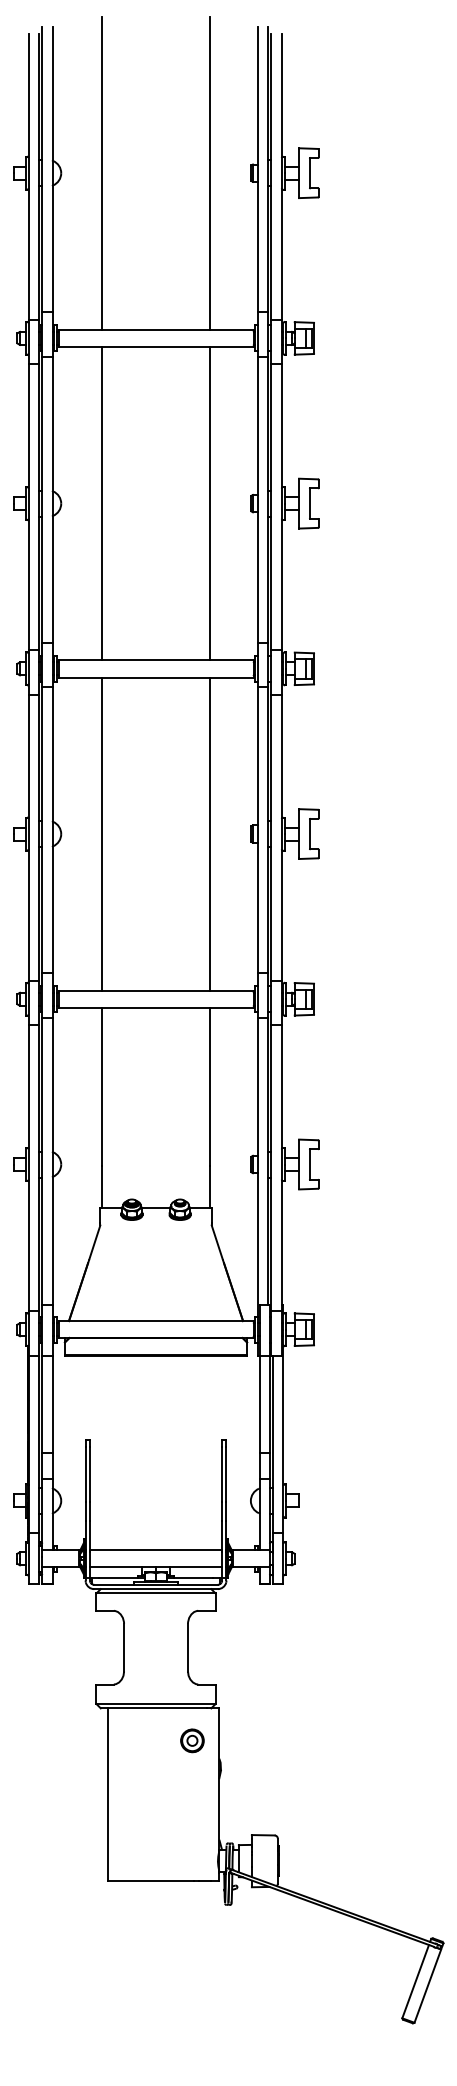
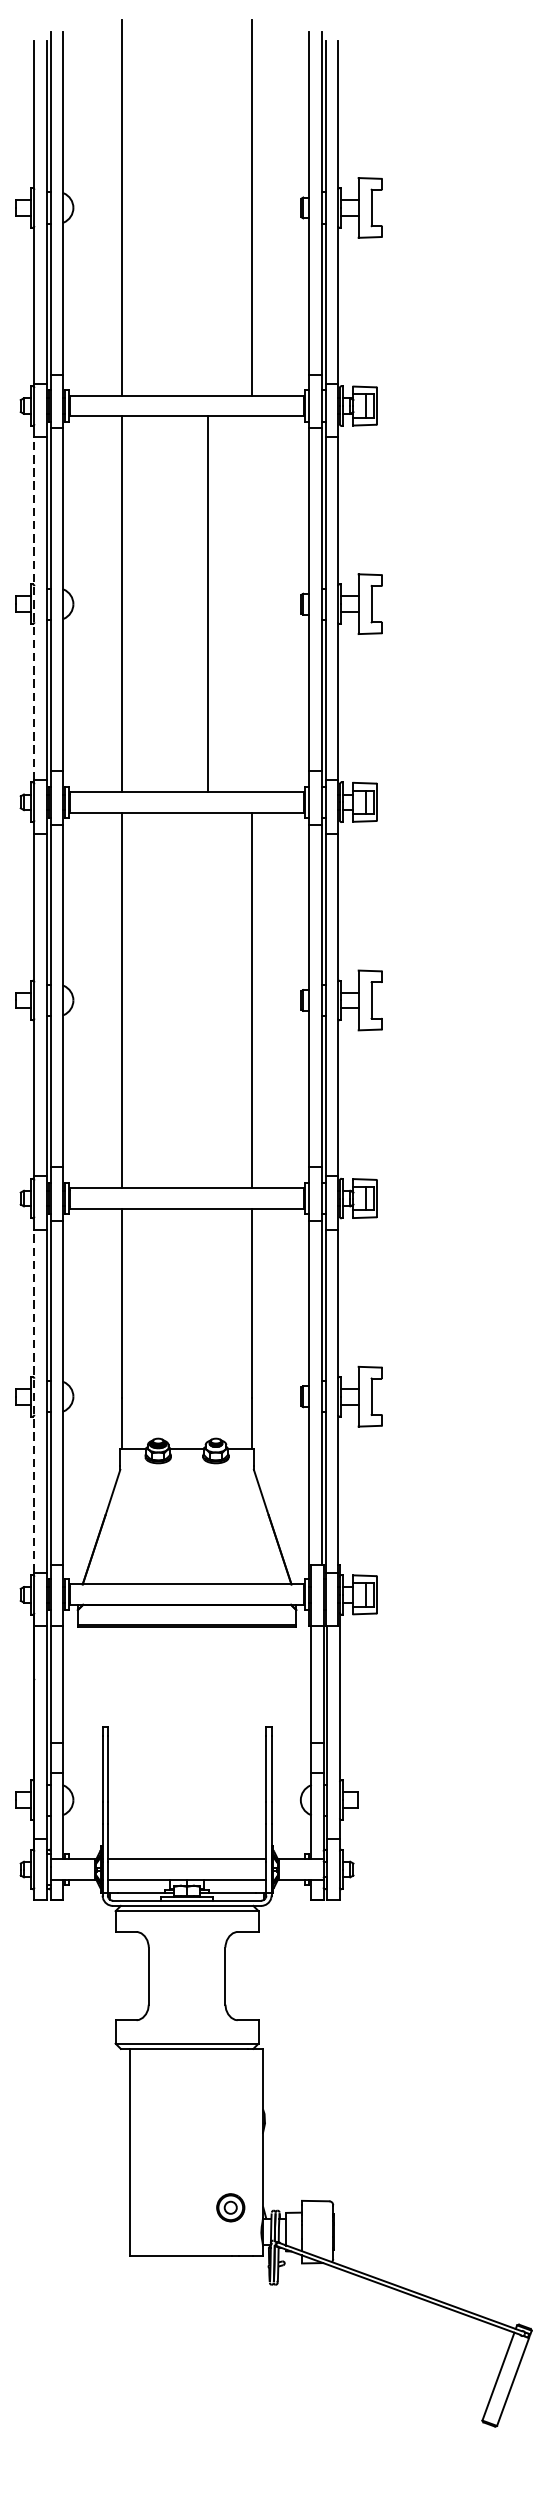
line: (210, 503) -> (208, 604), moved
line: (28, 507) -> (34, 608), solid -> dashed
line: (28, 1168) -> (34, 1401), solid -> dashed
part: (192, 1740) -> (230, 2207), moved

